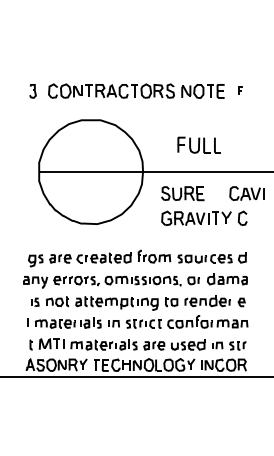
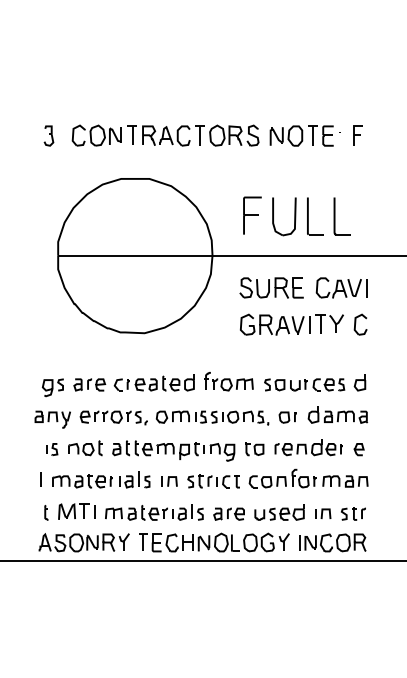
part: (240, 90) -> (357, 134), size x1.67
part: (199, 144) -> (296, 214), size x1.67
part: (246, 193) -> (340, 287), moved

